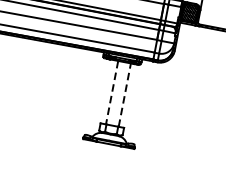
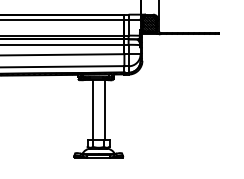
line: (111, 93) -> (92, 110), dashed -> solid
line: (124, 95) -> (104, 110), dashed -> solid

